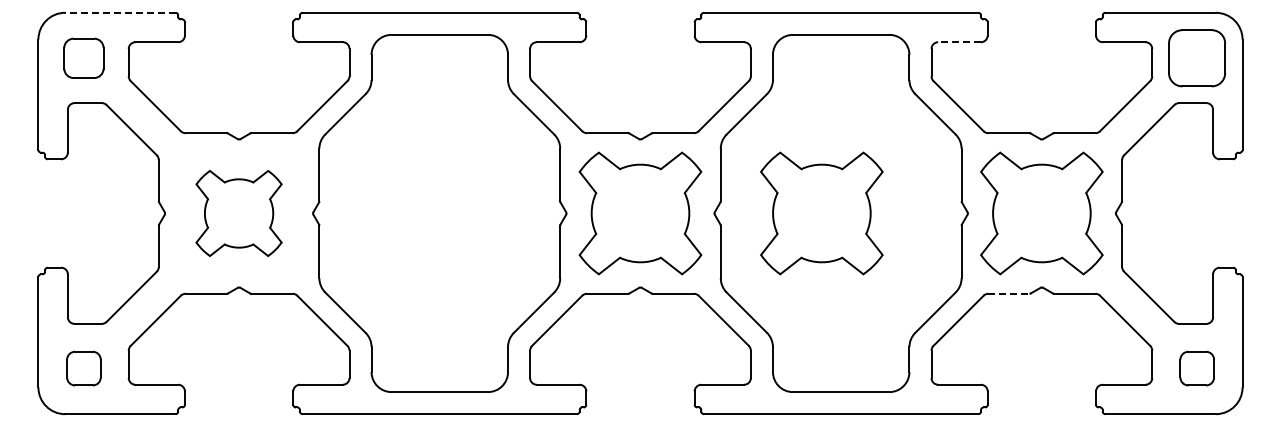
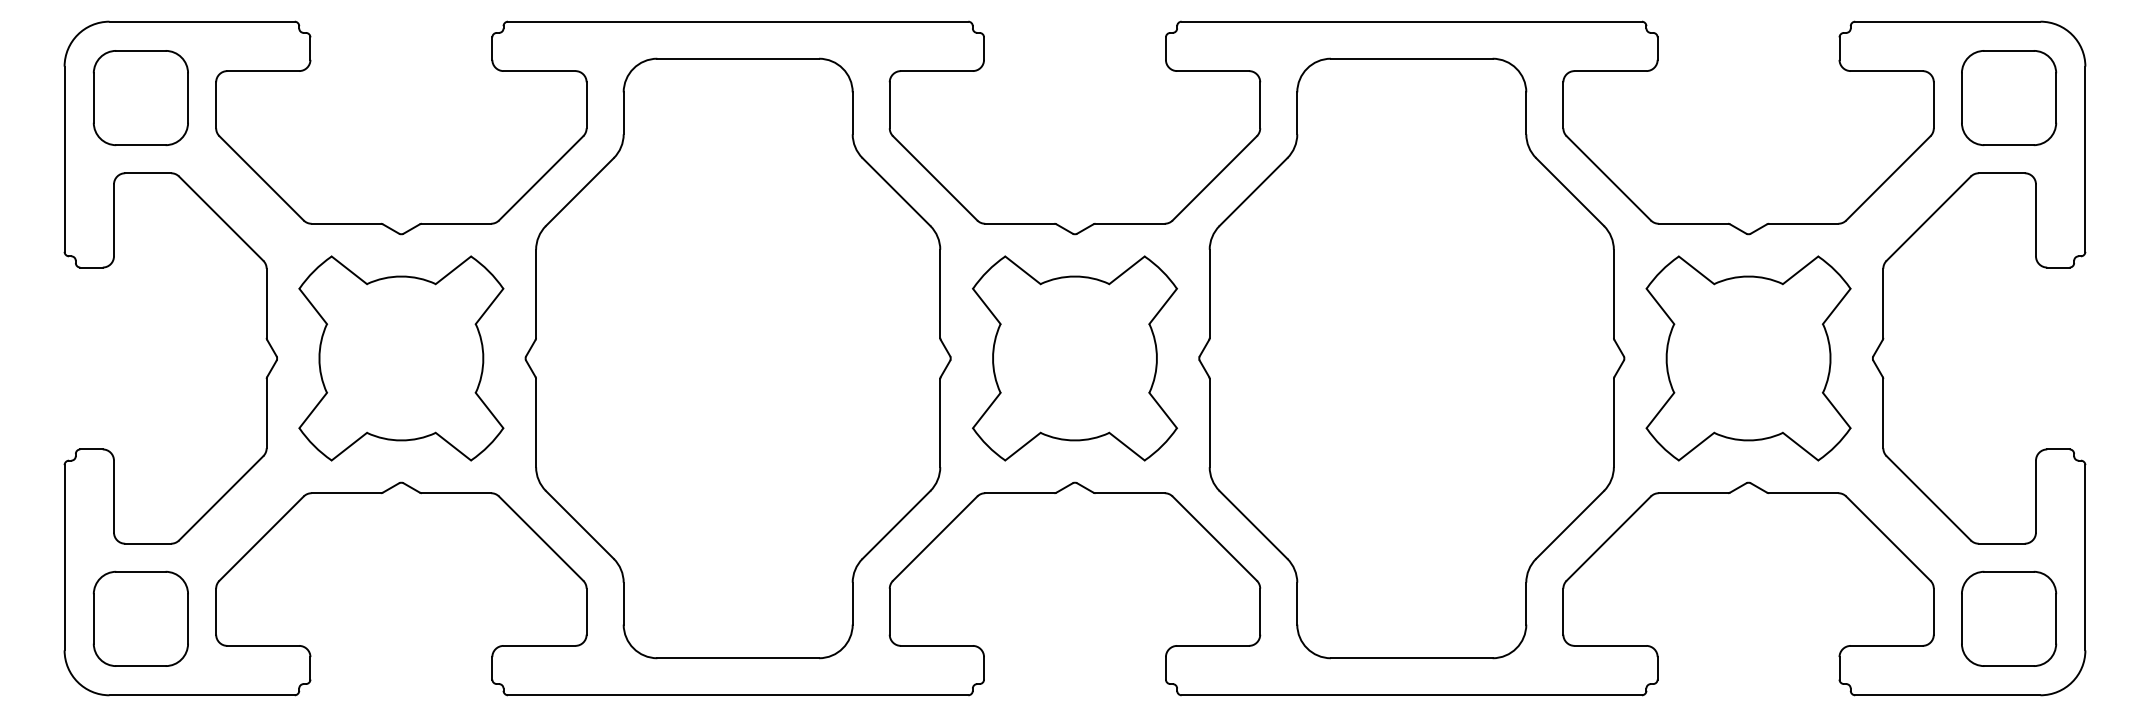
line: (119, 12) -> (200, 21), dashed -> solid
line: (959, 42) -> (1610, 71), dashed -> solid
part: (83, 58) -> (140, 98), size x1.43
part: (238, 213) -> (400, 358), size x1.43
part: (821, 213) -> (1378, 358), removed
line: (1008, 293) -> (1692, 492), dashed -> solid
part: (83, 368) -> (140, 618), size x1.67
part: (1197, 368) -> (2009, 618), size x1.67

